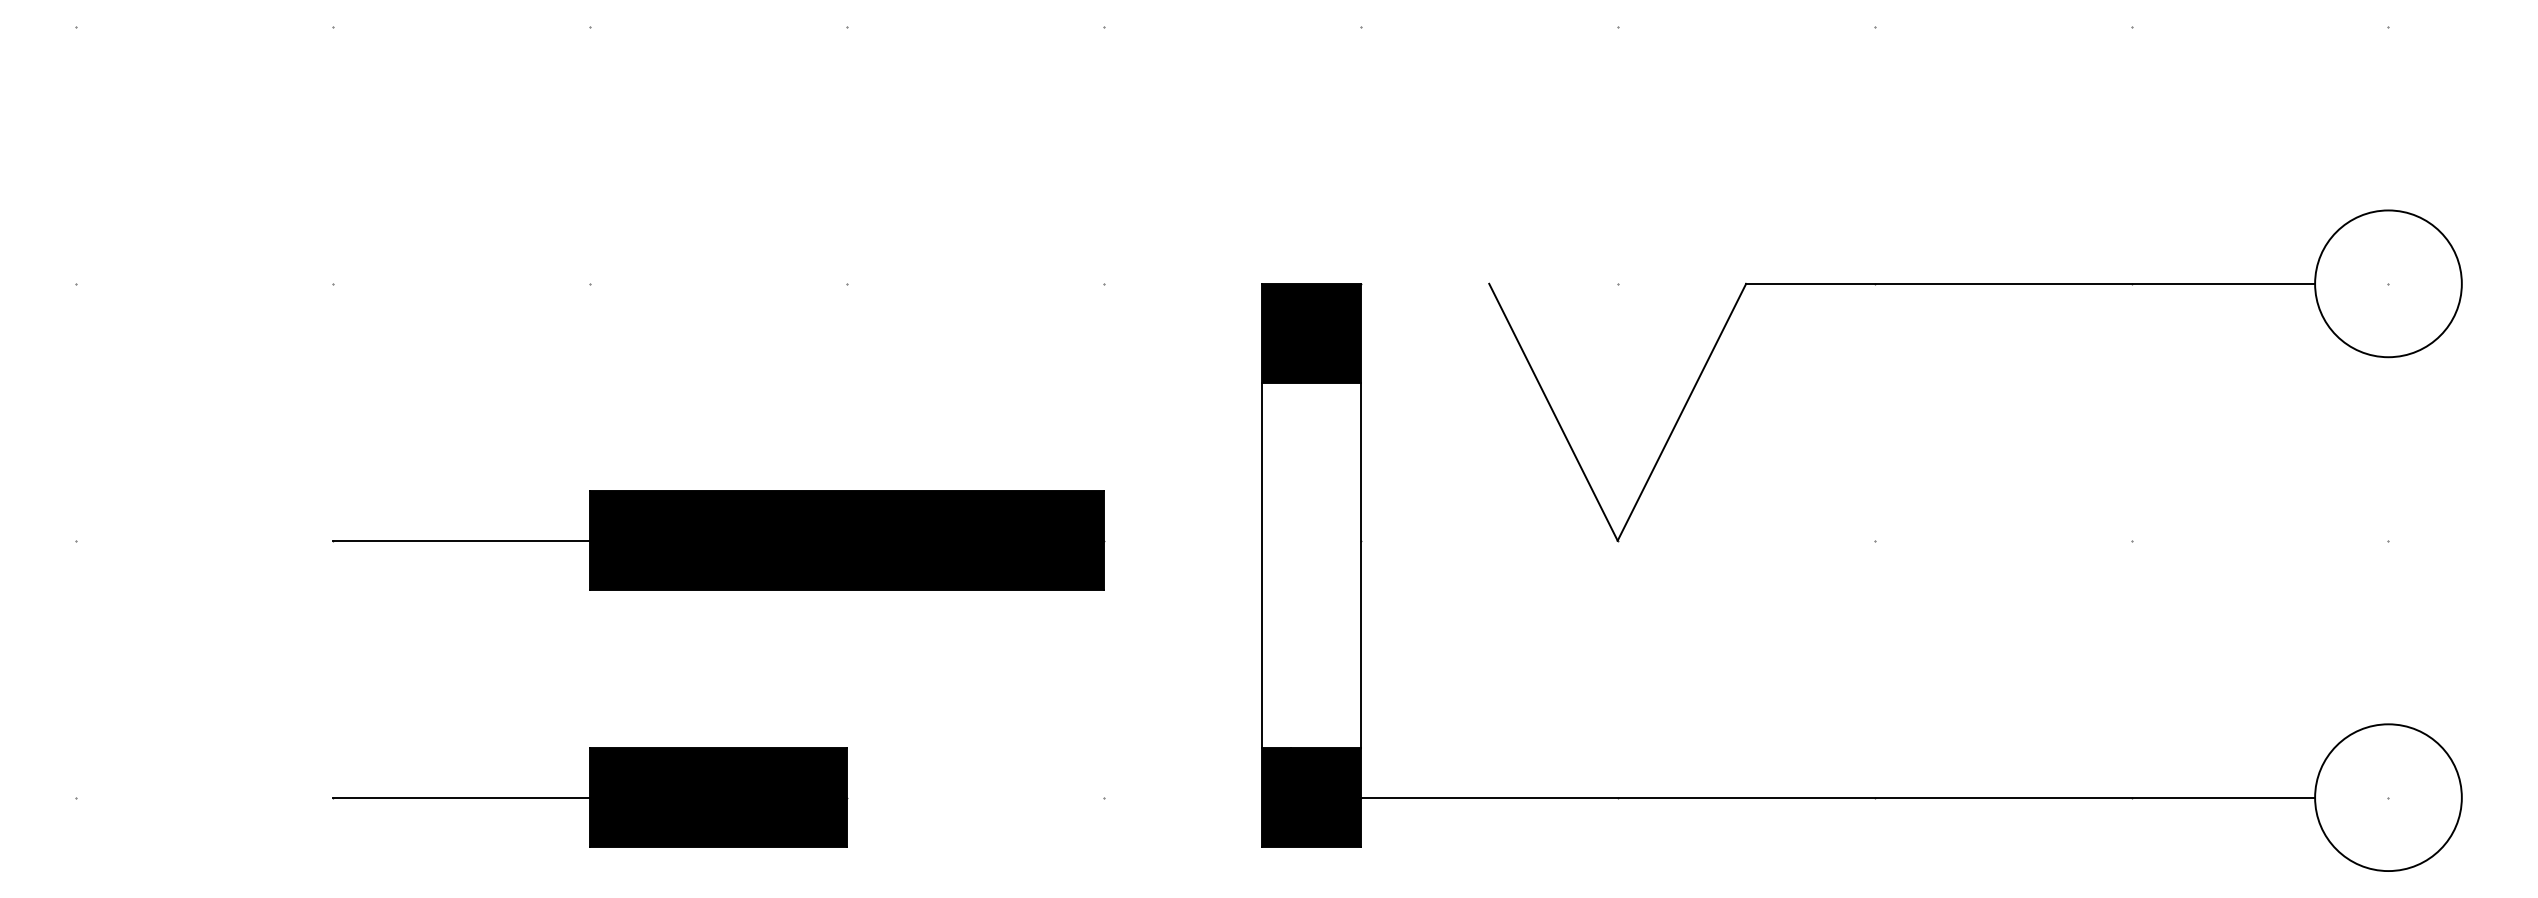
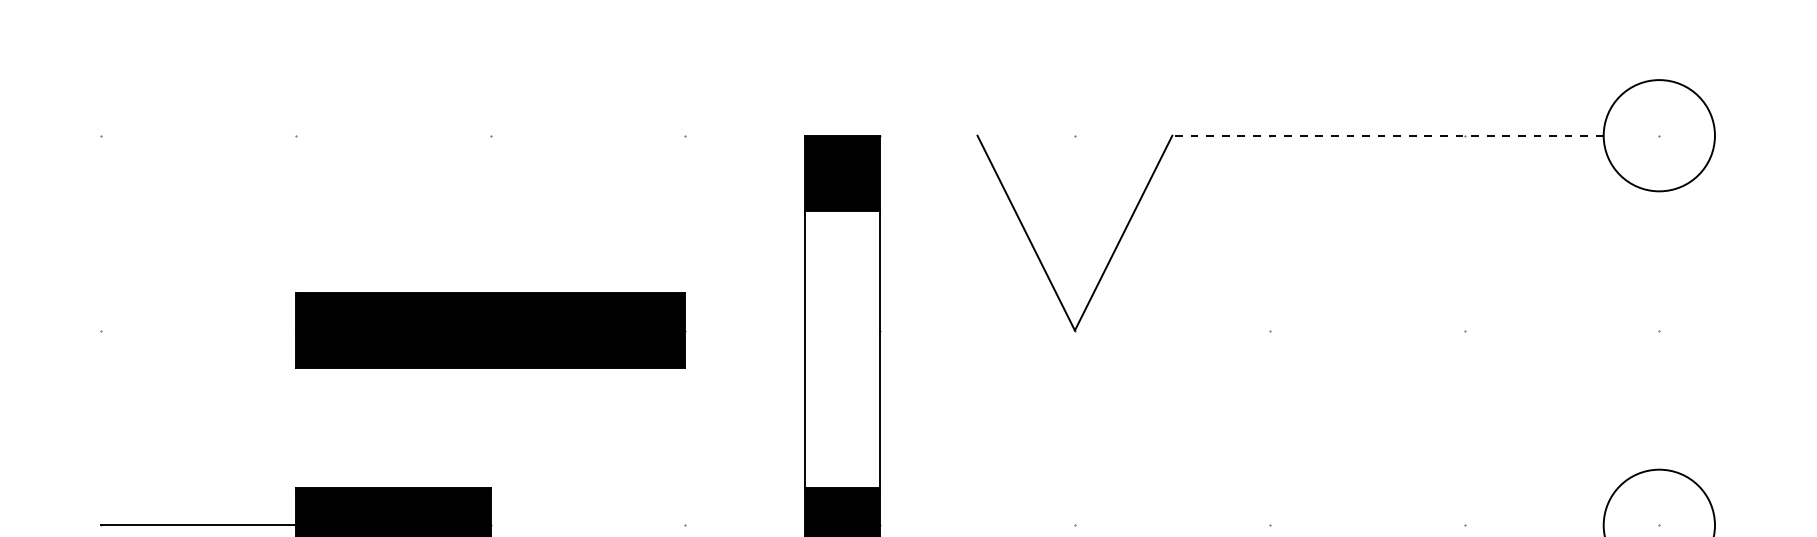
line: (2030, 283) -> (1387, 135), solid -> dashed
line: (461, 540) -> (198, 330), removed
line: (1837, 797) -> (1241, 525), removed

